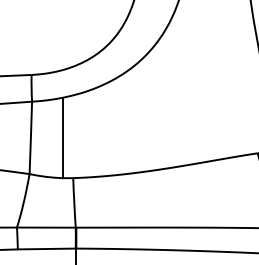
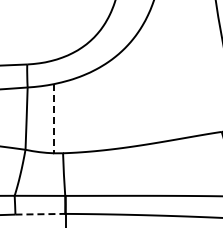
line: (63, 137) -> (54, 118), solid -> dashed
line: (46, 249) -> (40, 214), solid -> dashed

